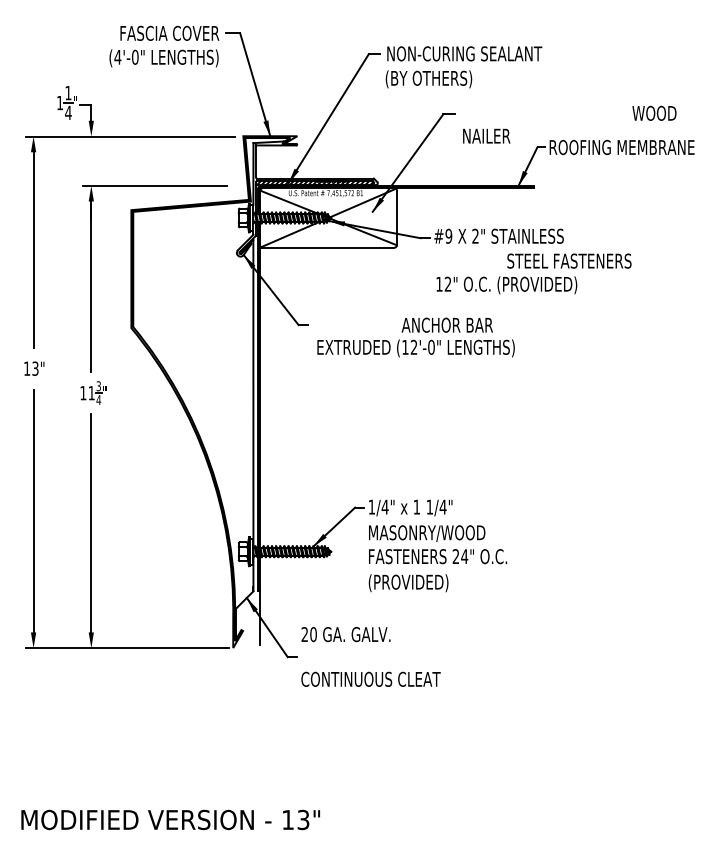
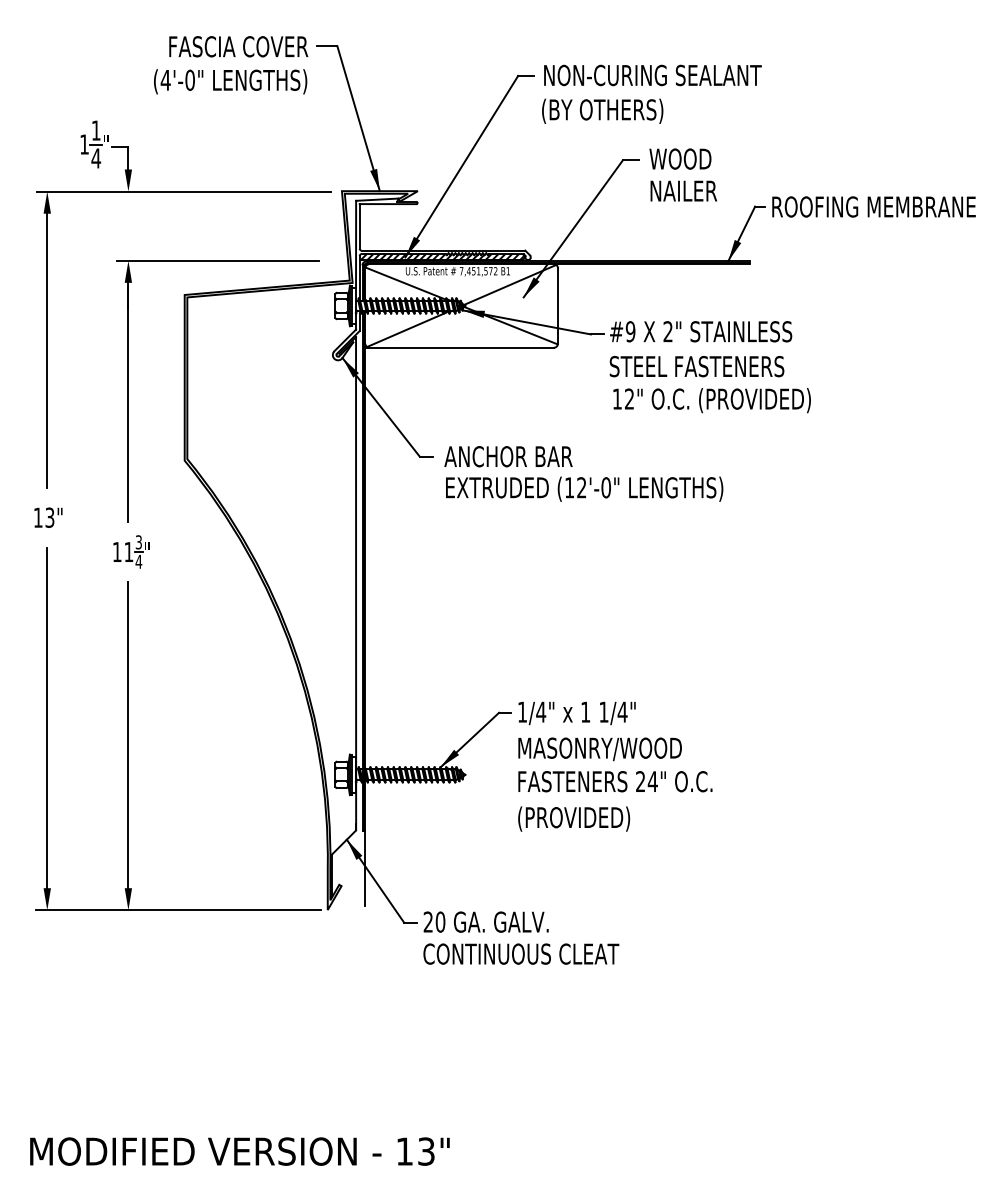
text: (654, 112) -> (680, 158), moved
text: (569, 261) -> (696, 366), moved
text: (447, 325) -> (508, 456), moved
text: (345, 634) -> (485, 921), moved

